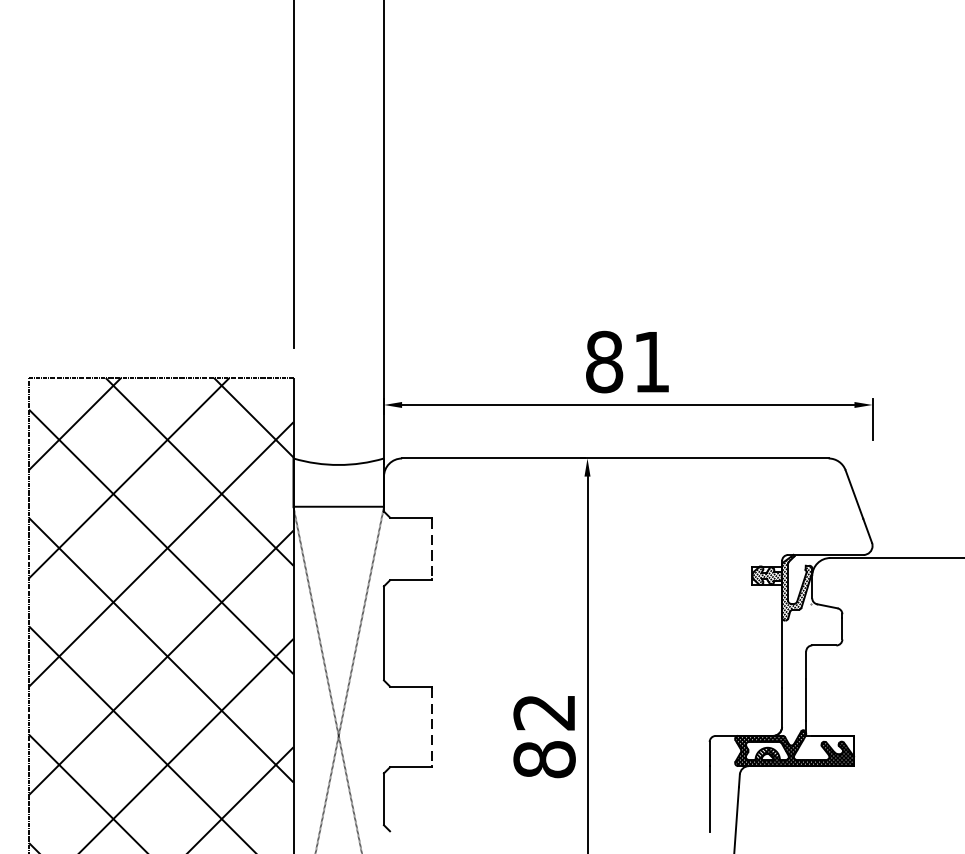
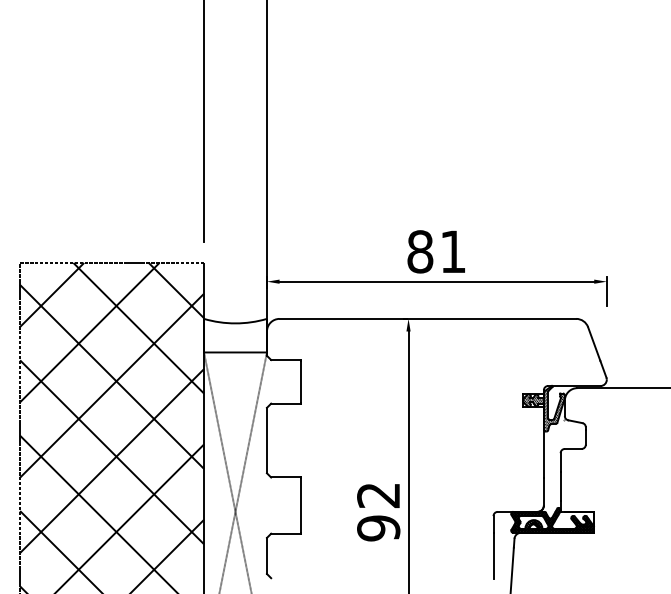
line: (432, 548) -> (300, 381), dashed -> solid
line: (432, 728) -> (300, 506), dashed -> solid
text: (544, 759) -> (378, 528), 82 -> 92

